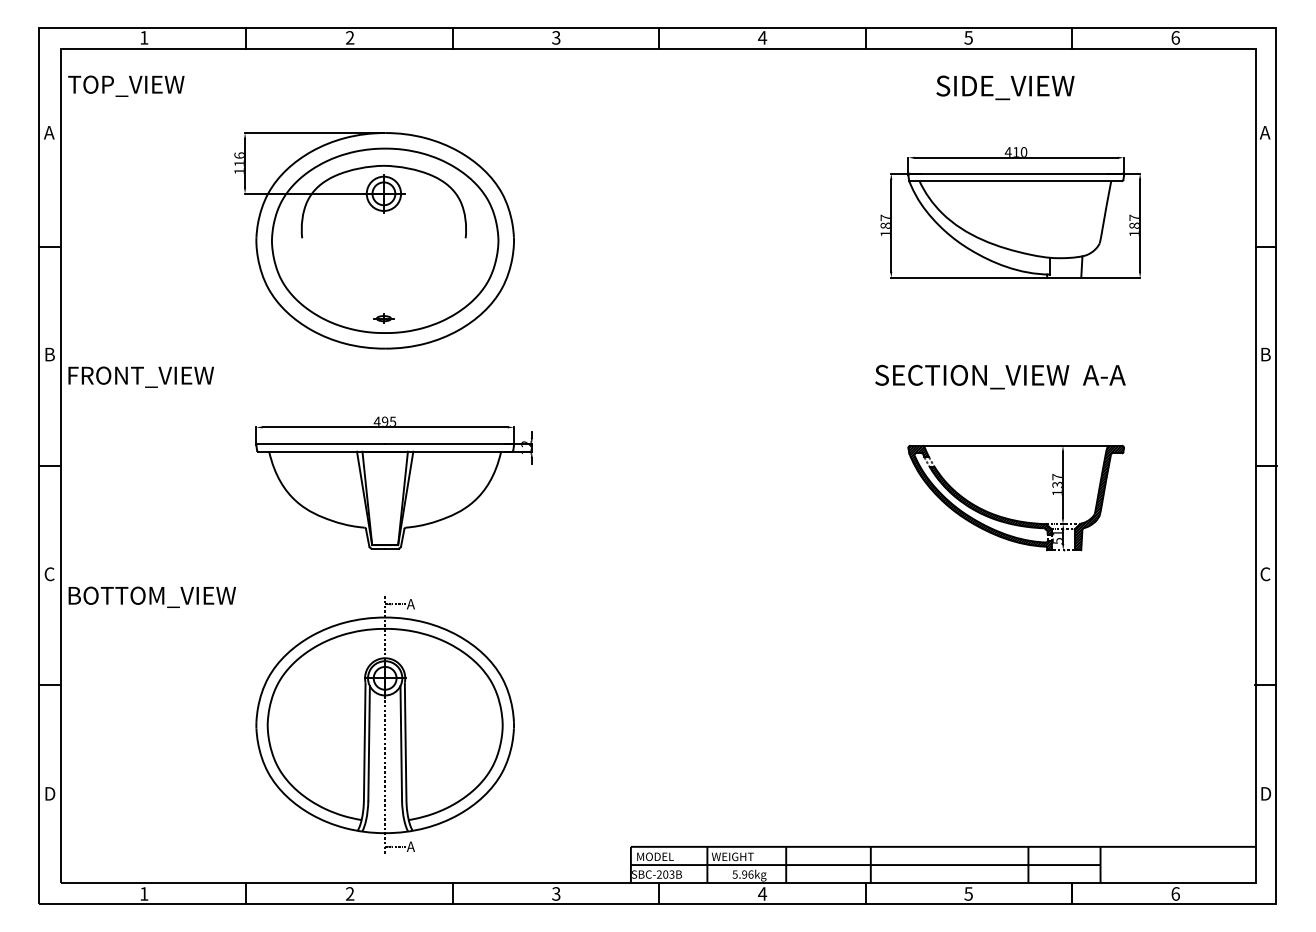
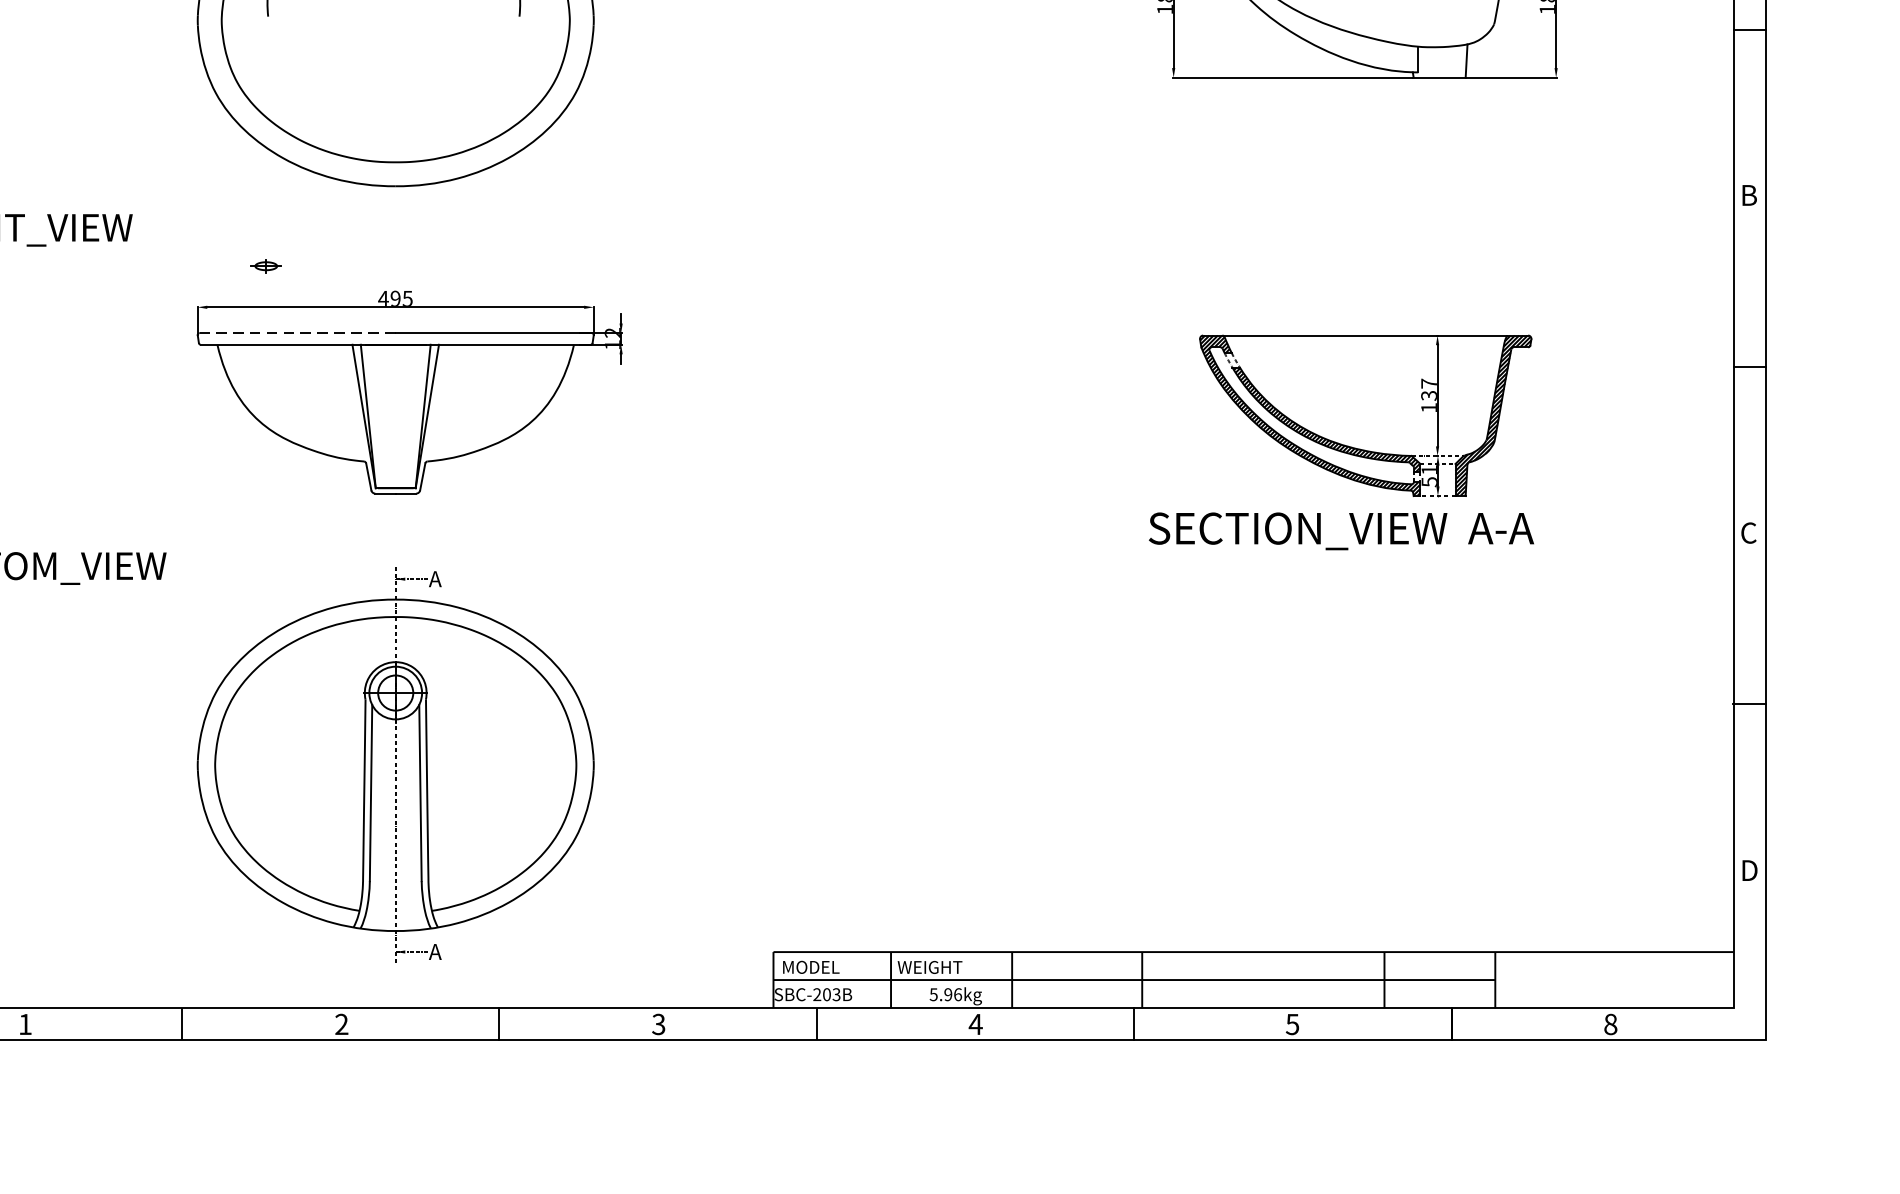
part: (383, 318) -> (265, 265), moved
text: (1000, 376) -> (1341, 530), moved
line: (321, 444) -> (297, 333), solid -> dashed
text: (1175, 893) -> (1610, 1023), 6 -> 8

